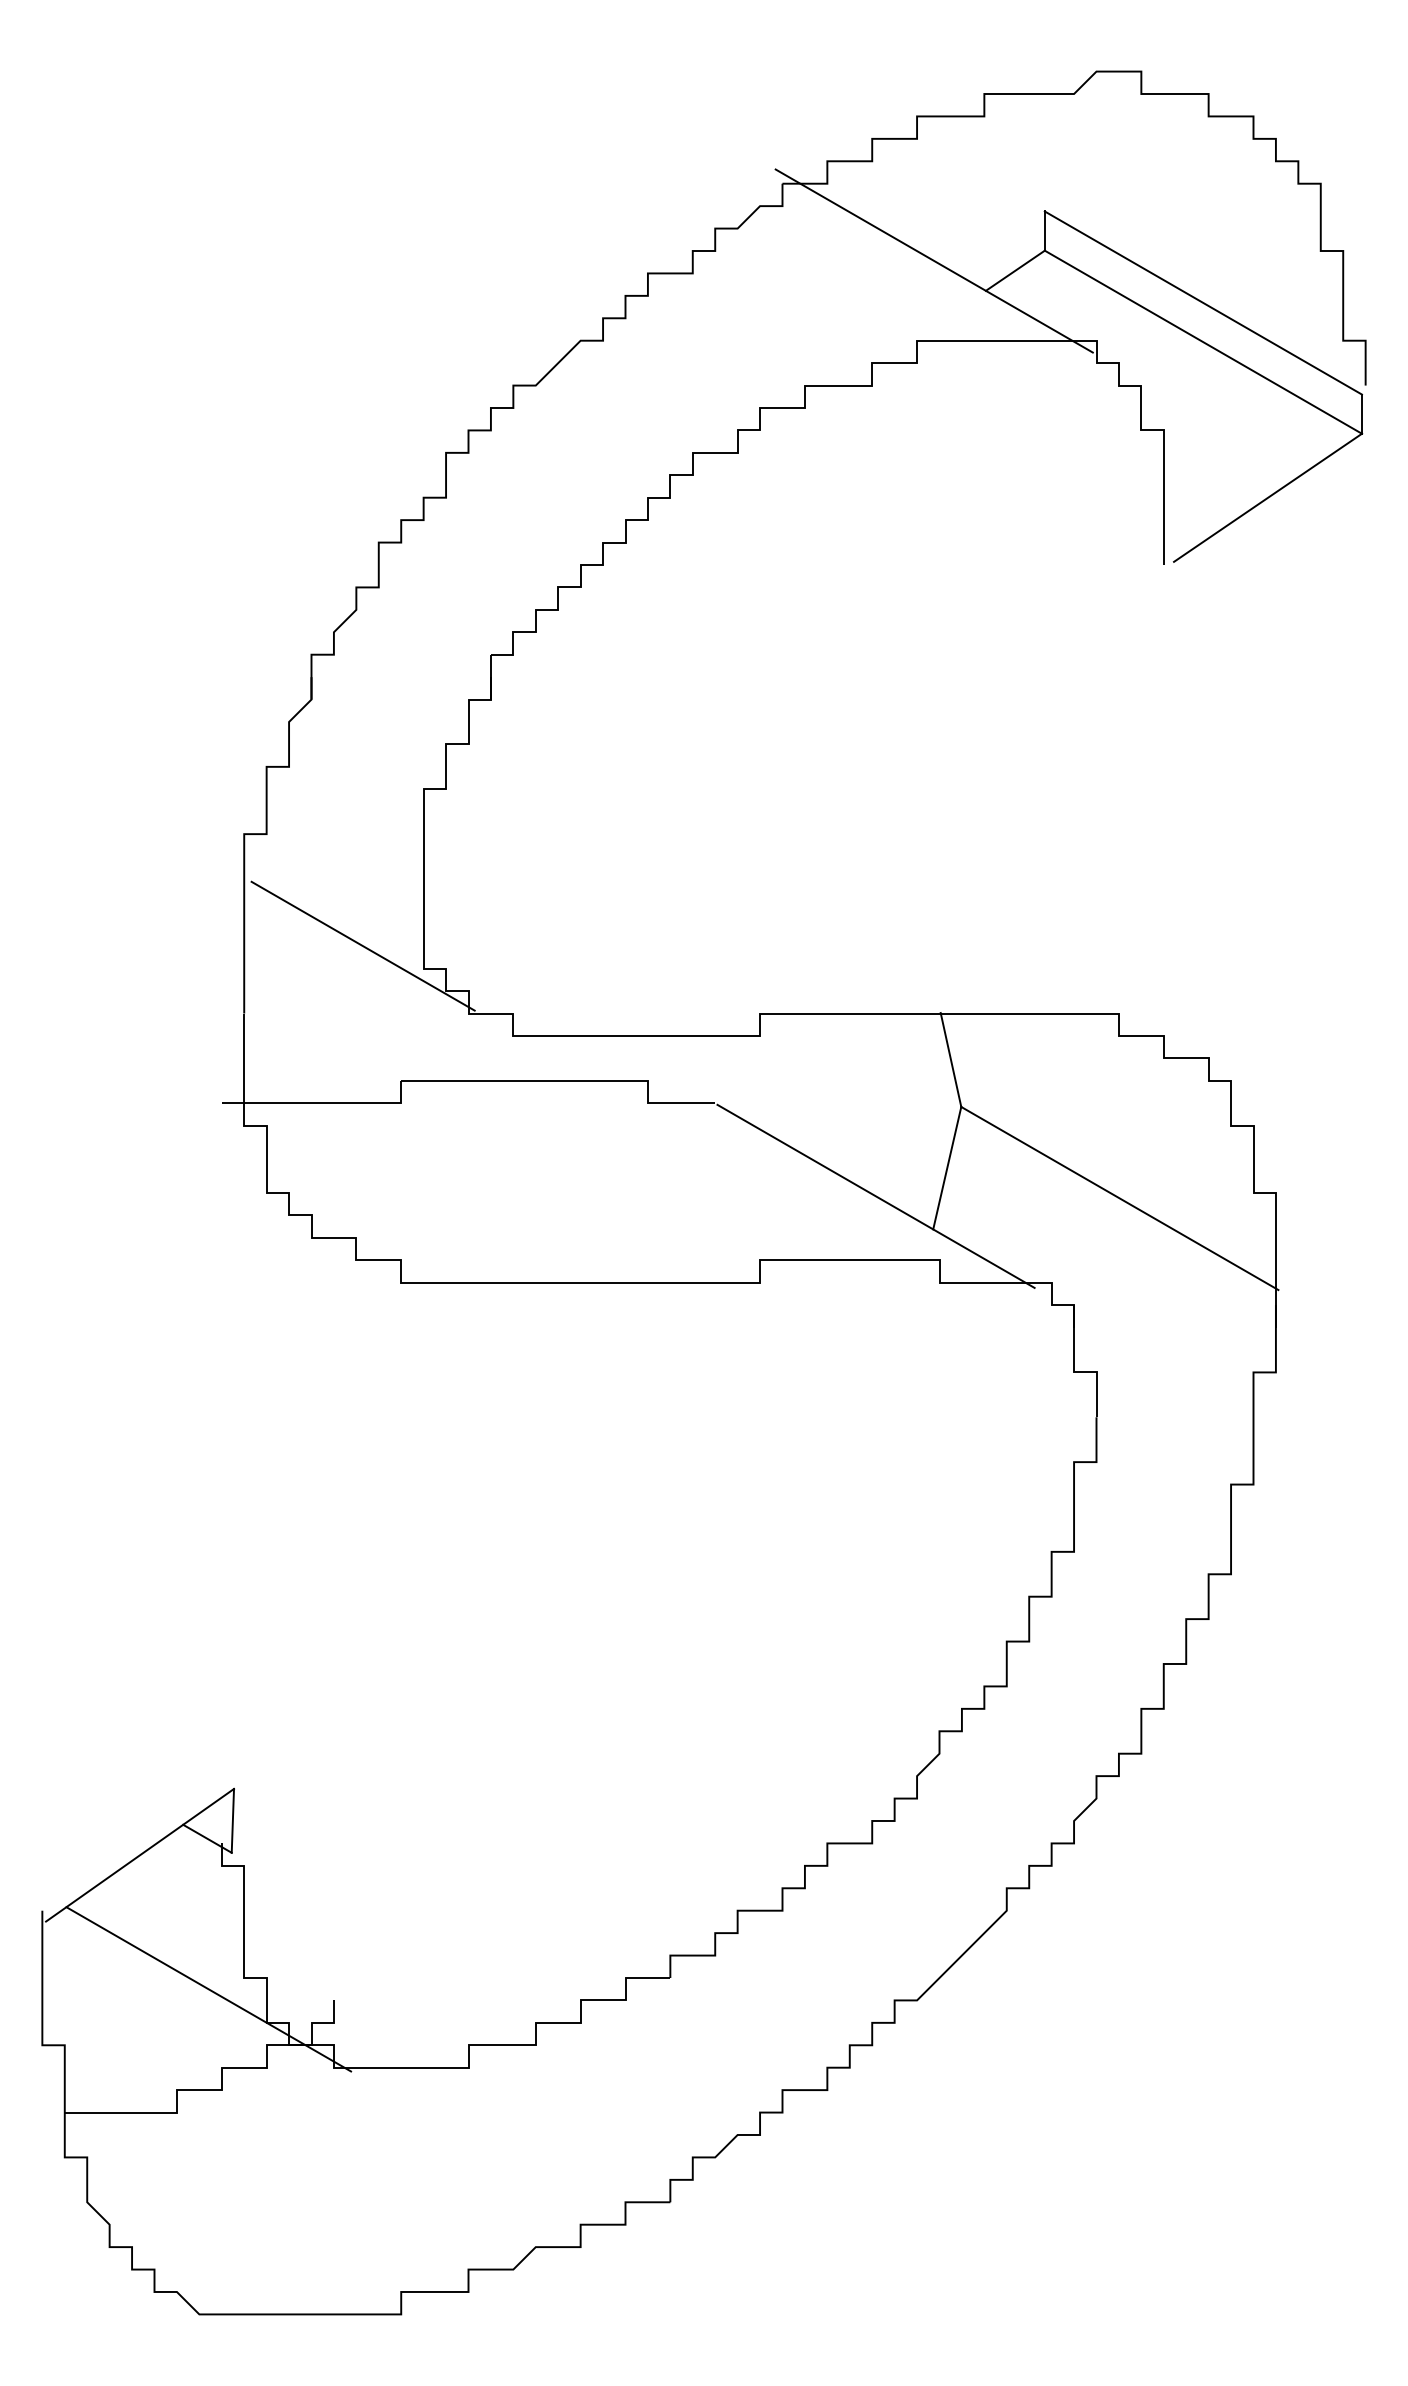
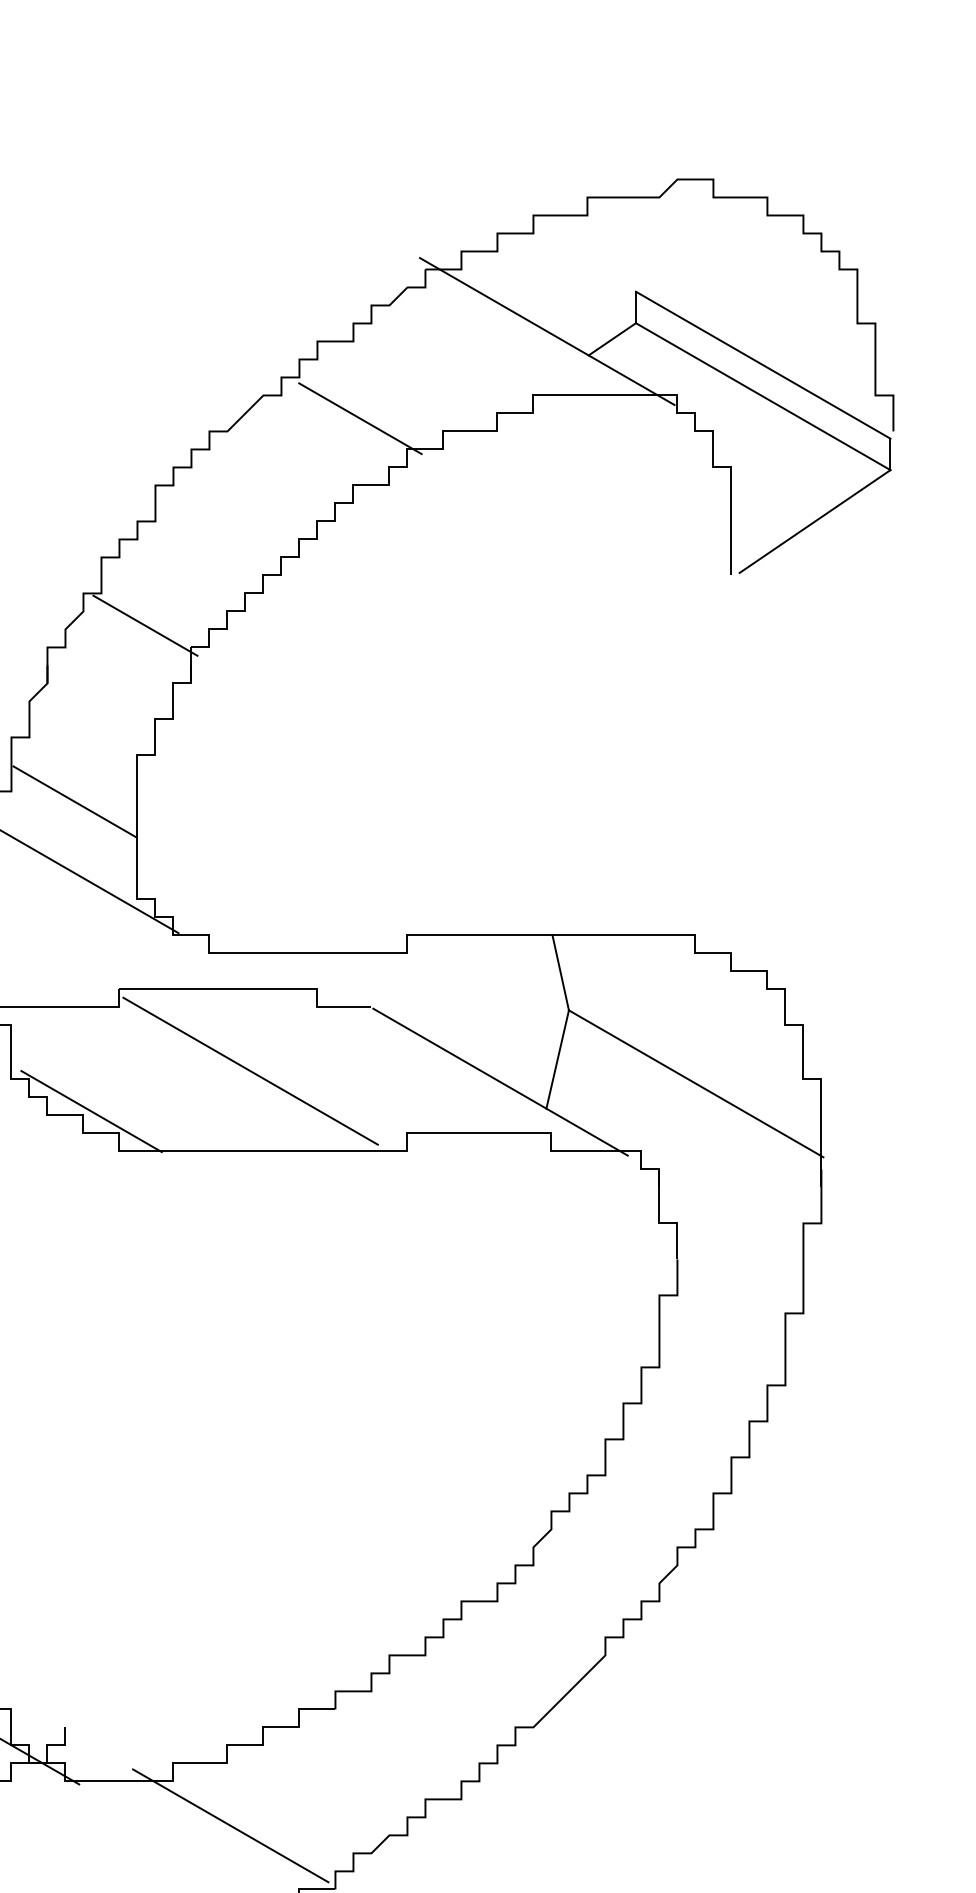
line: (701, 369) -> (360, 418), added
line: (433, 627) -> (145, 625), added
line: (345, 846) -> (74, 801), added
line: (564, 1182) -> (250, 1070), added
line: (366, 1232) -> (91, 1111), added
line: (539, 2122) -> (230, 1825), added

